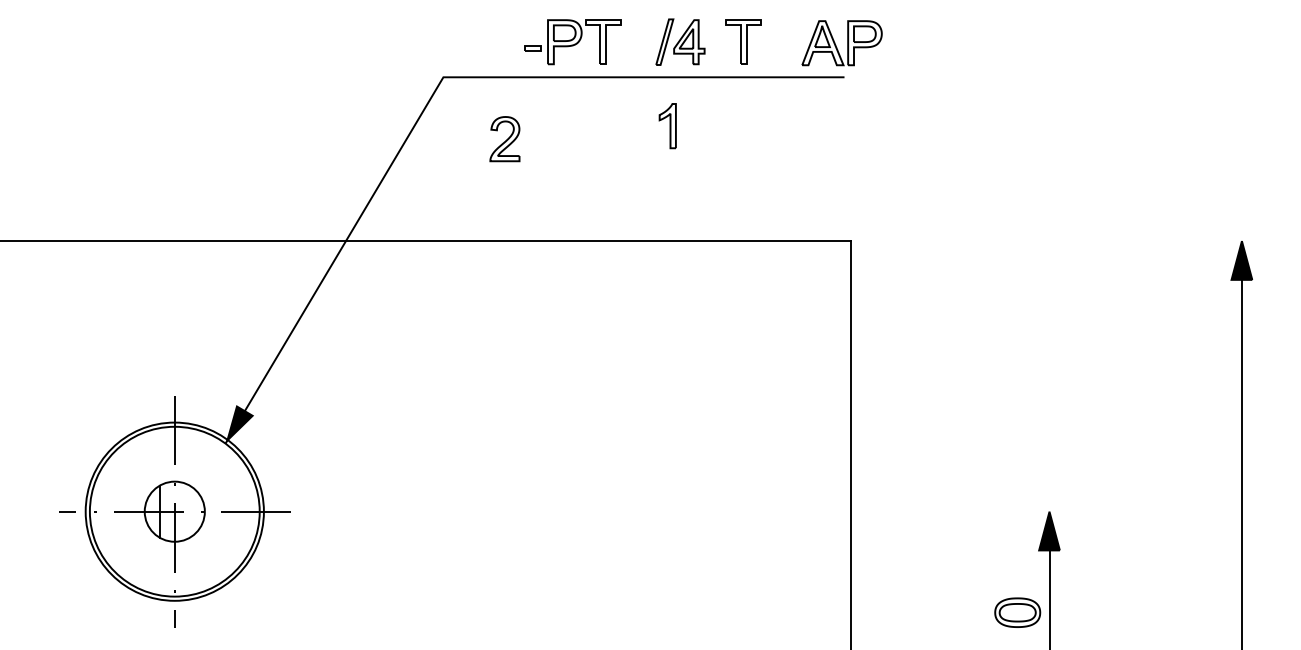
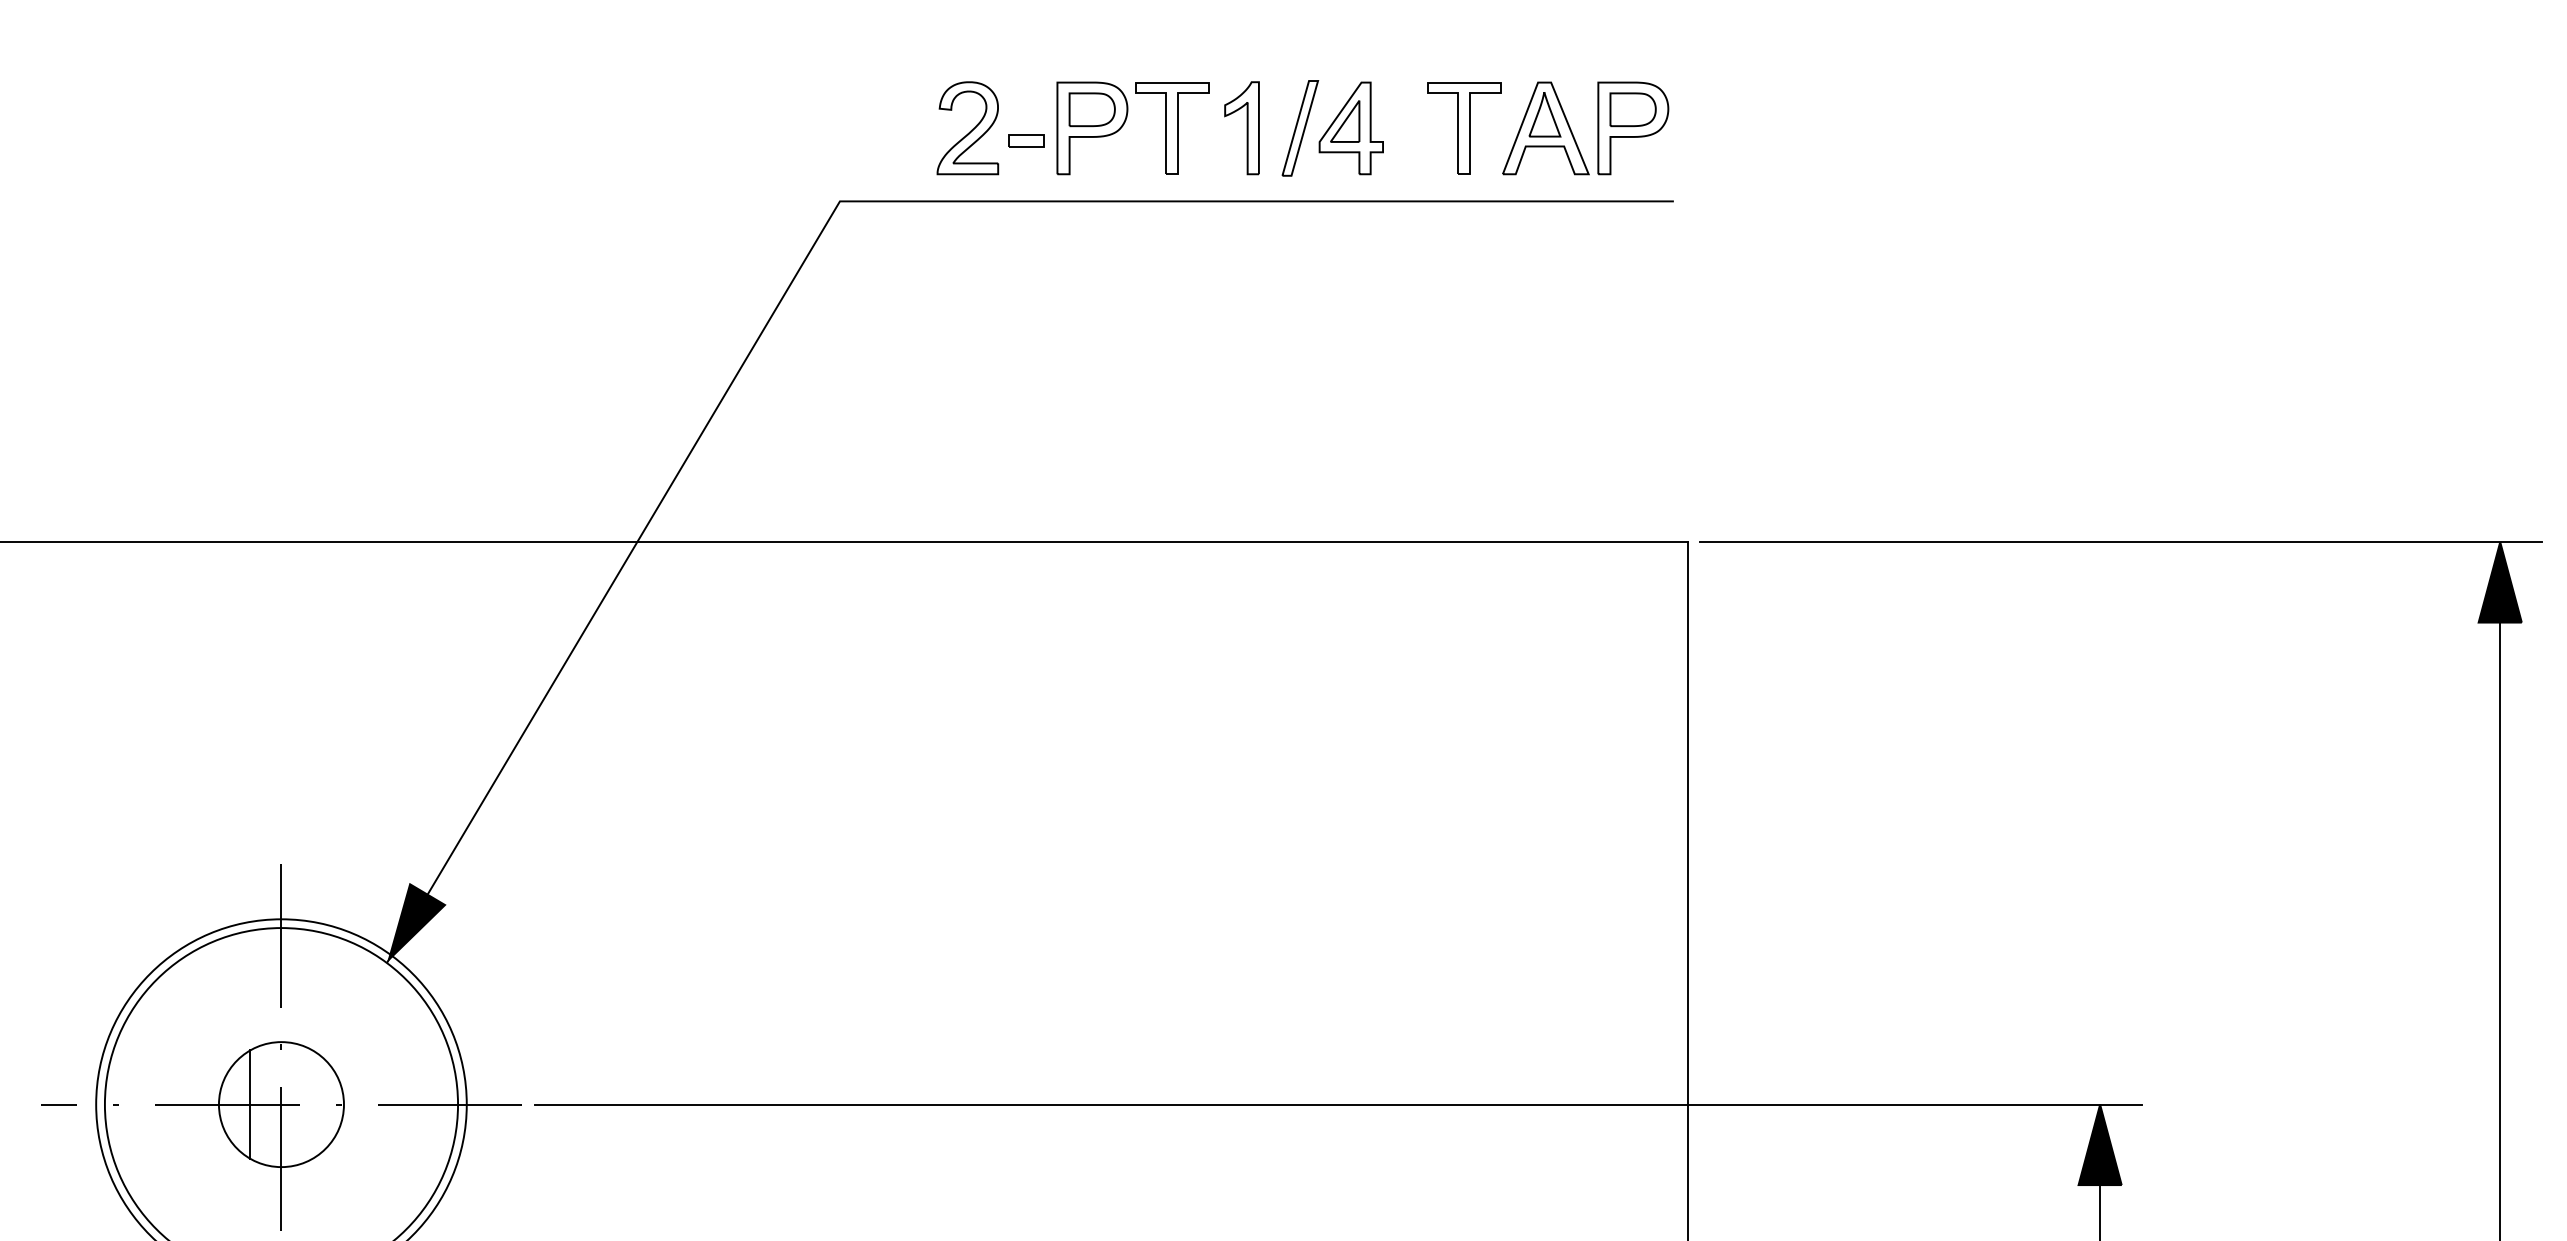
part: (841, 43) -> (1584, 129), moved
part: (667, 126) -> (1241, 129), moved
part: (504, 139) -> (966, 129), moved
line: (1059, 241) -> (2120, 542), added
line: (682, 511) -> (1337, 1104), added

